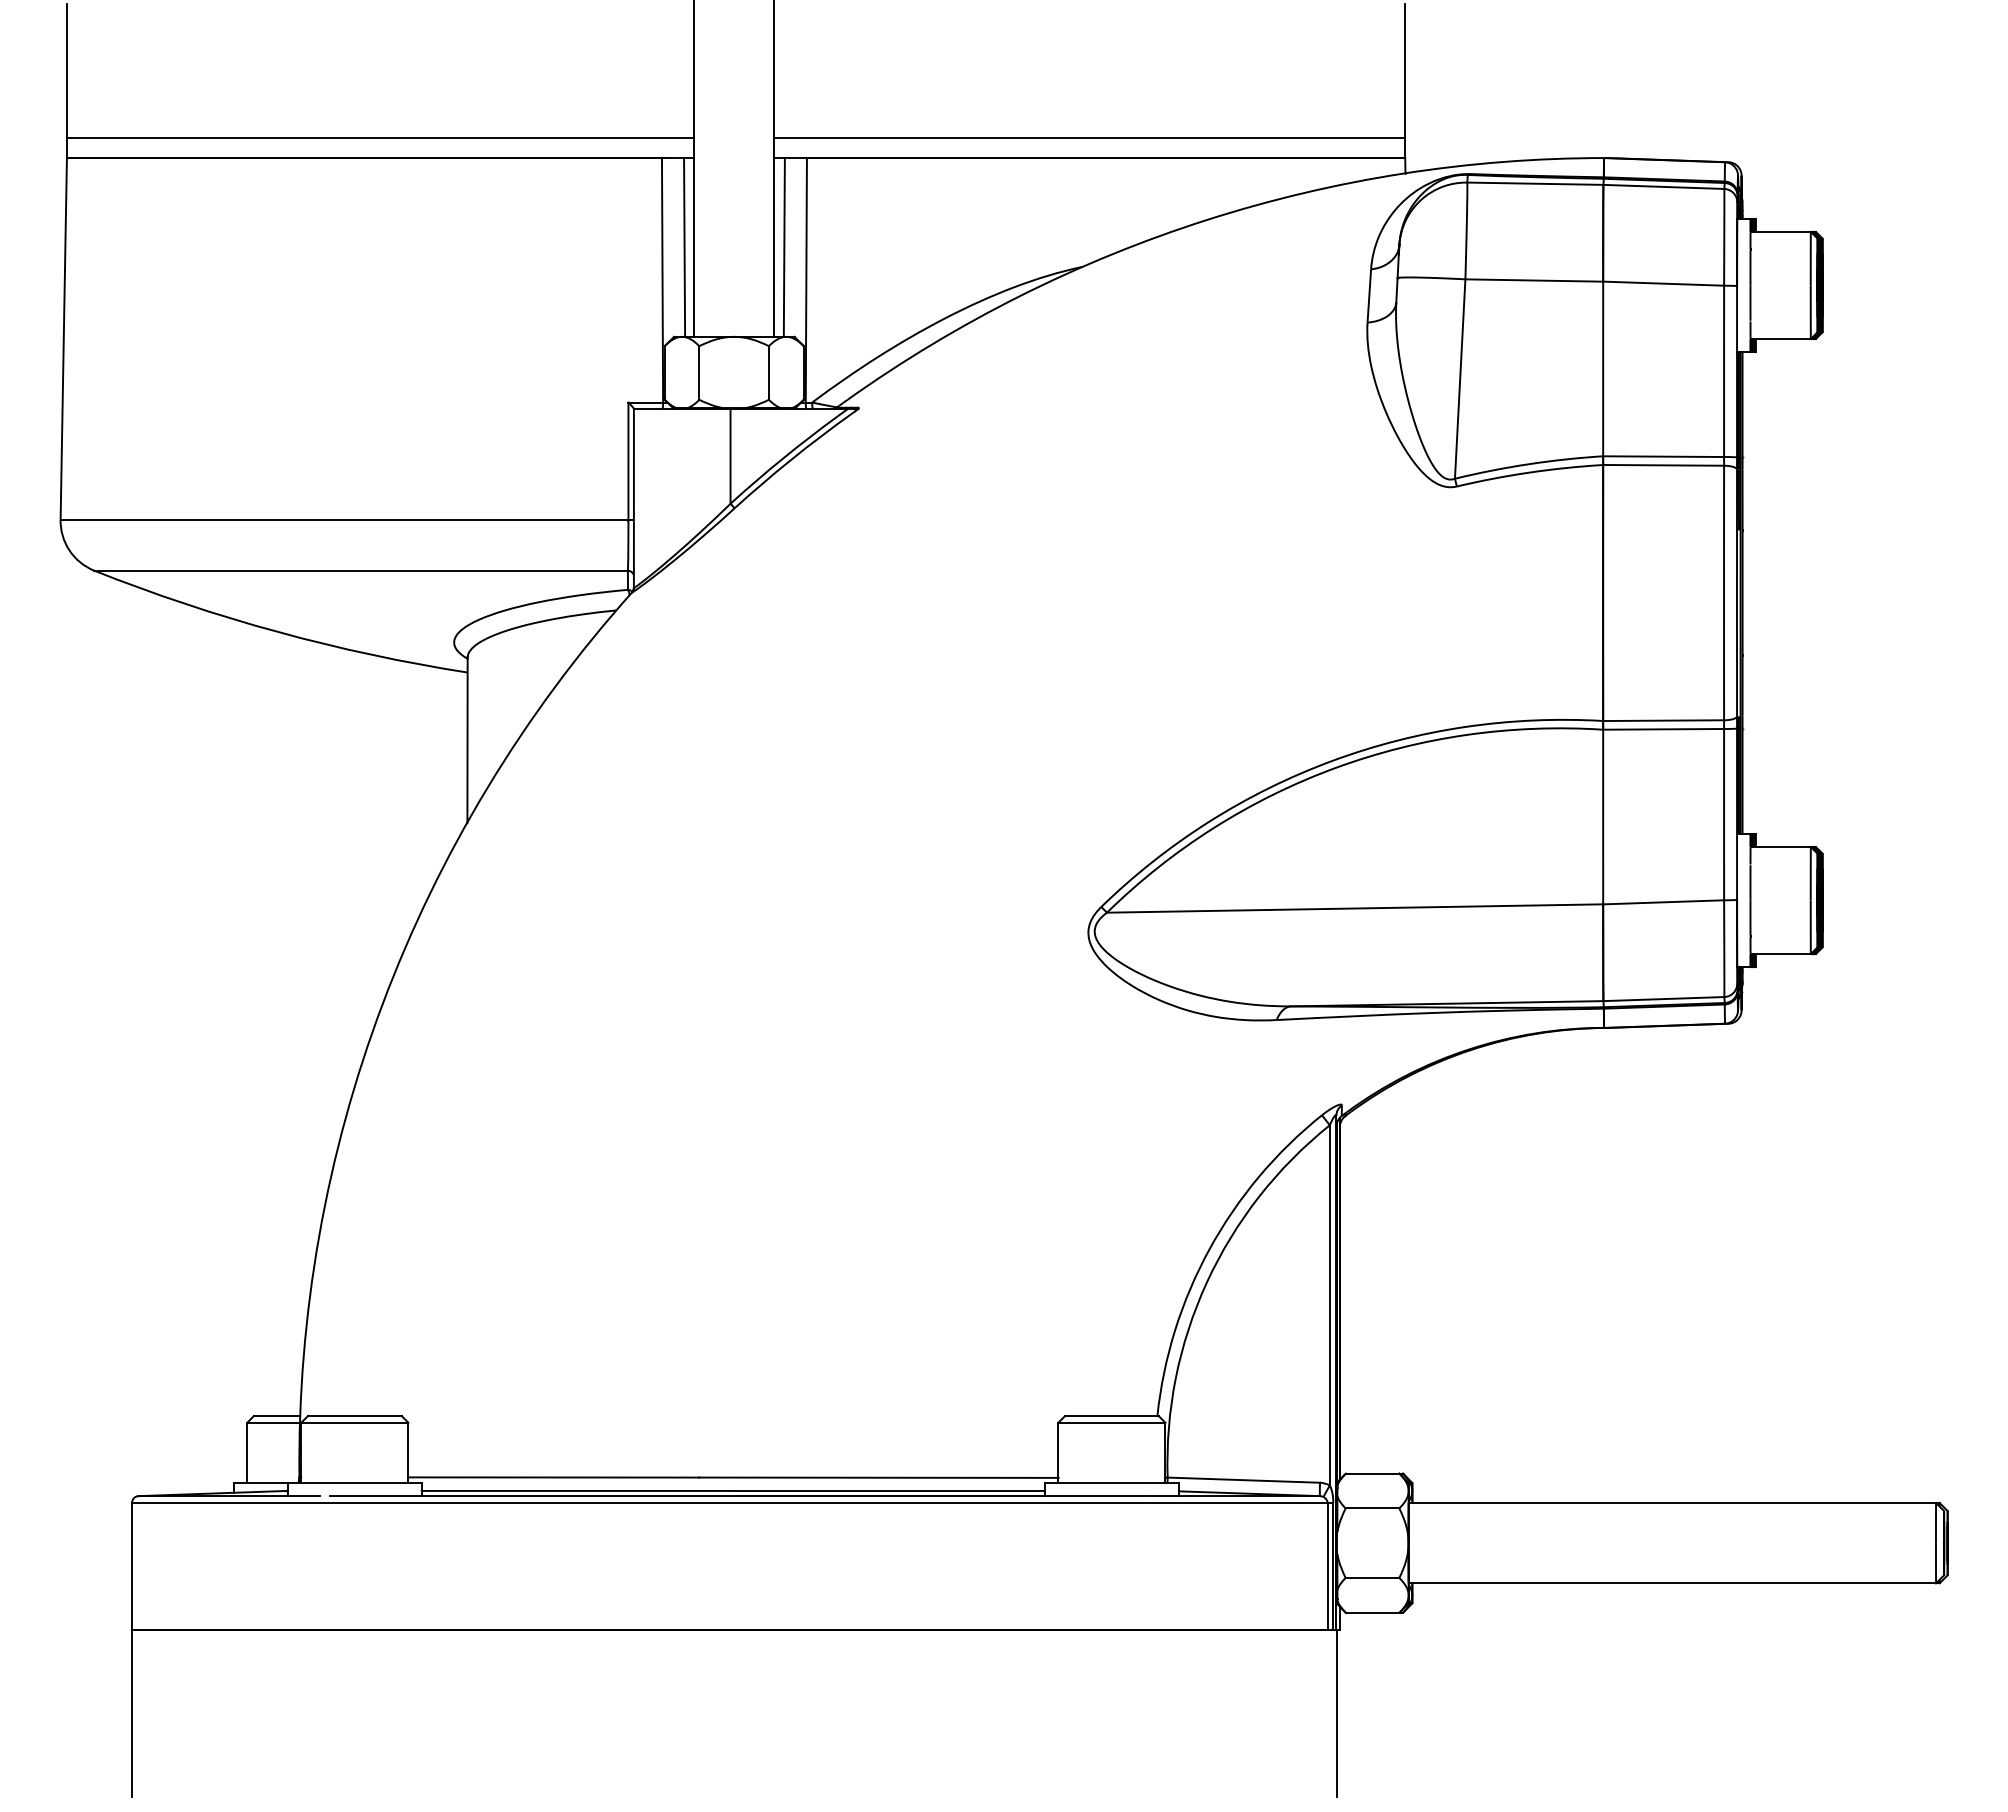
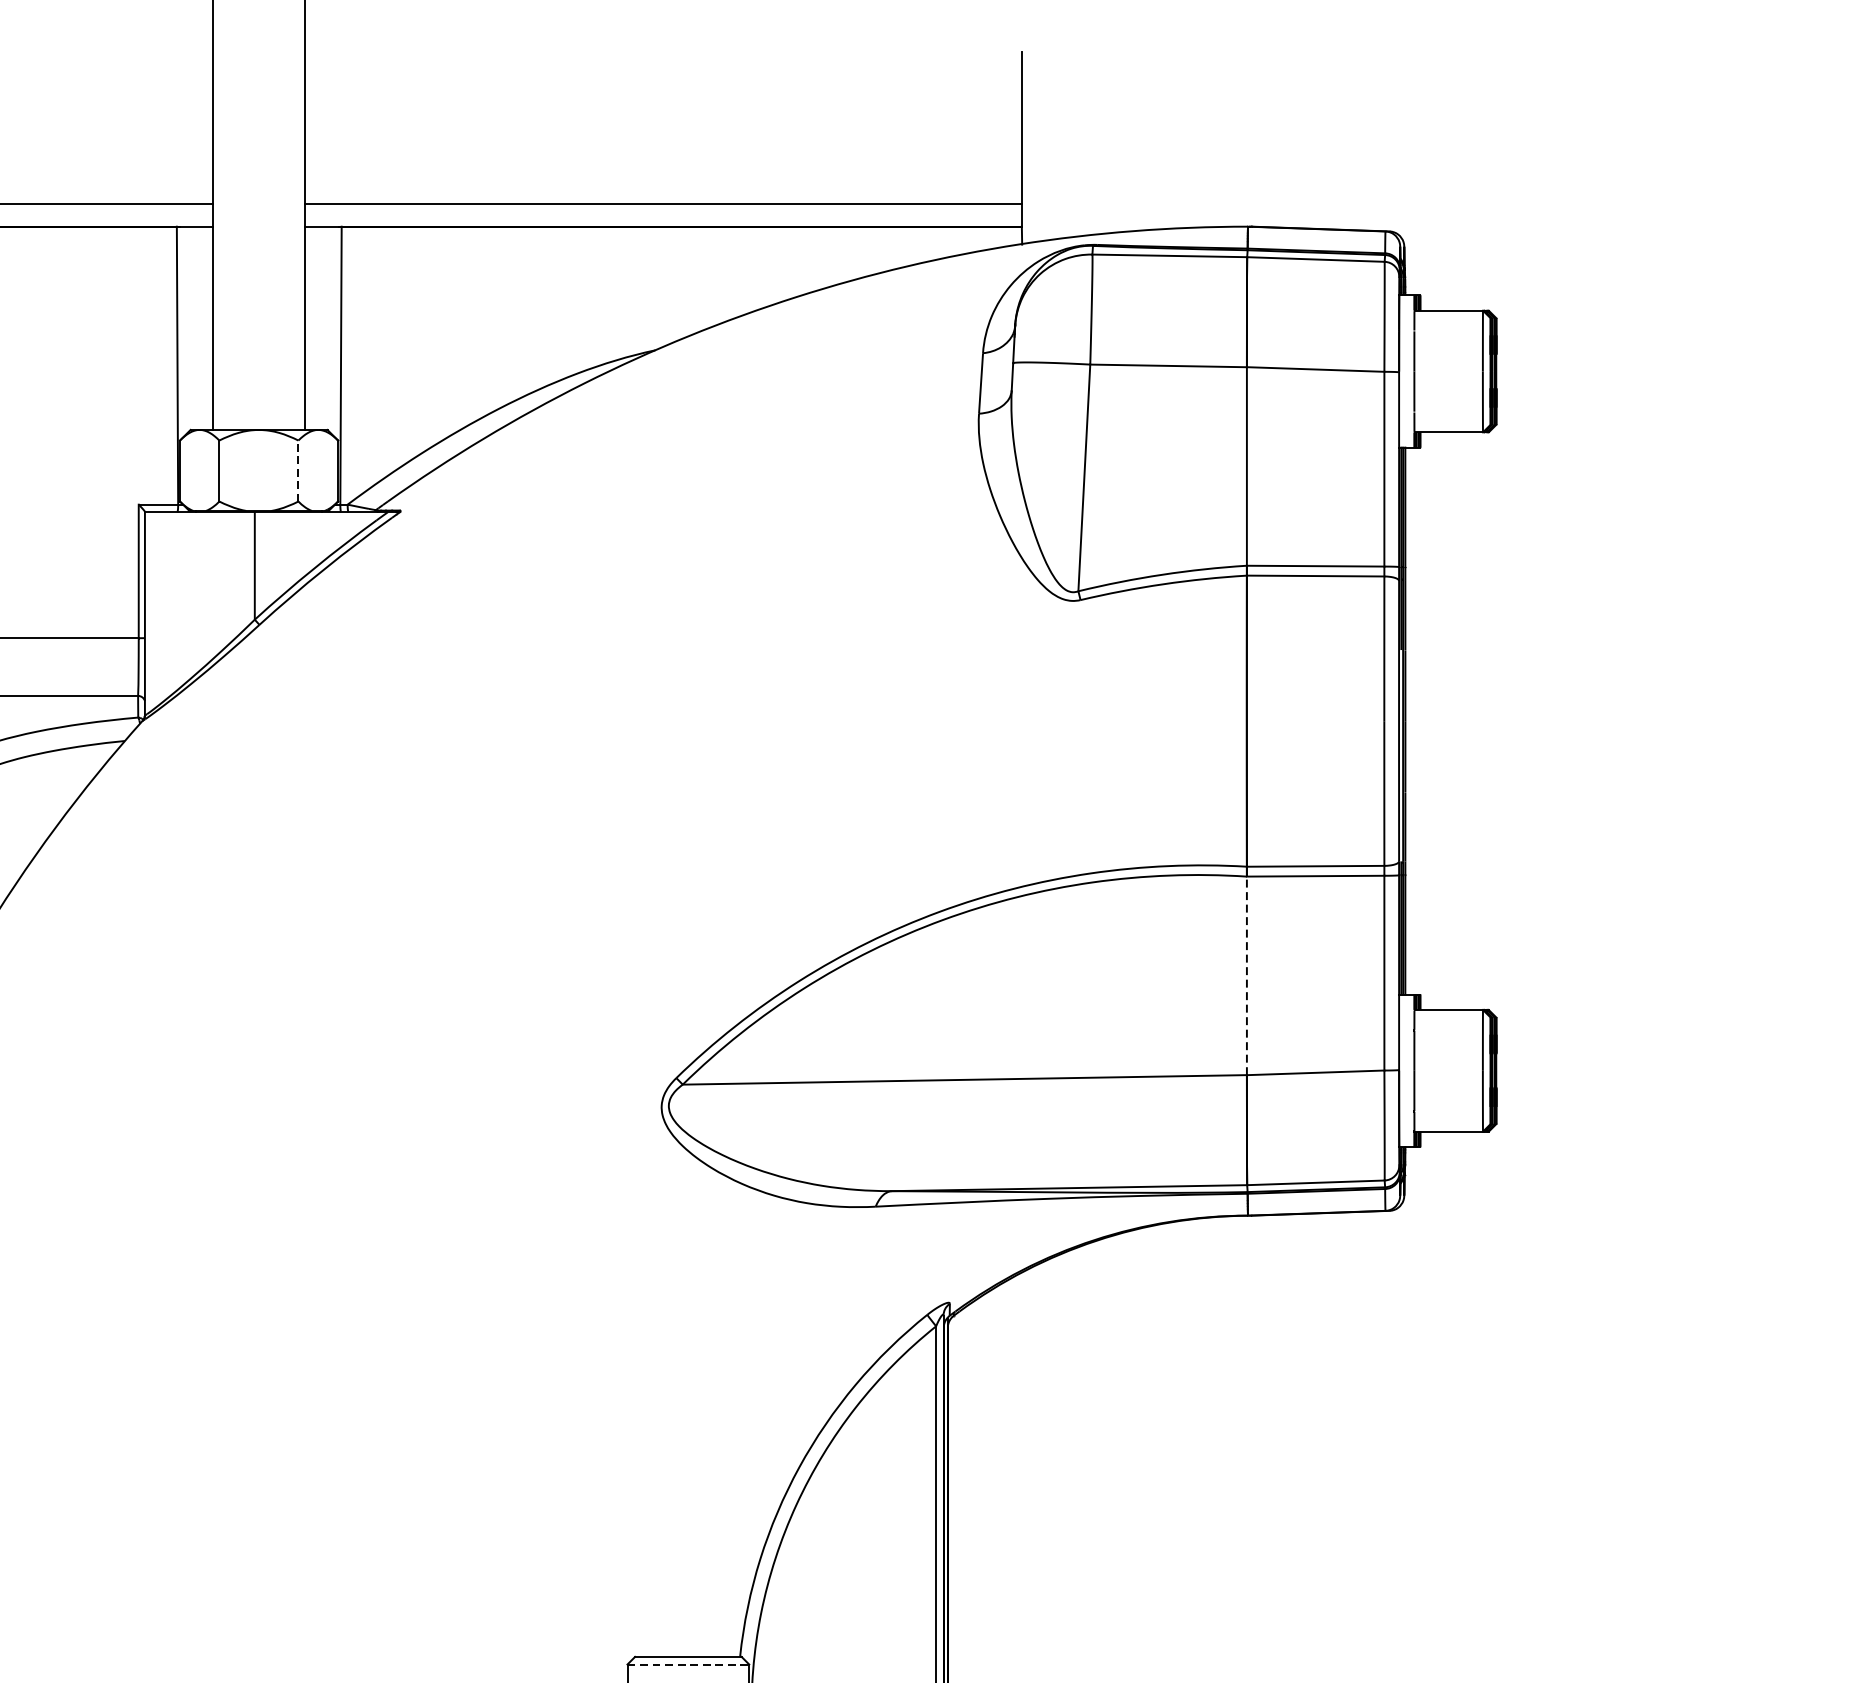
line: (684, 247) -> (202, 328), removed
line: (783, 247) -> (315, 328), removed
line: (768, 372) -> (297, 470), solid -> dashed
line: (1603, 816) -> (1247, 975), solid -> dashed
line: (1111, 1422) -> (687, 1664), solid -> dashed

